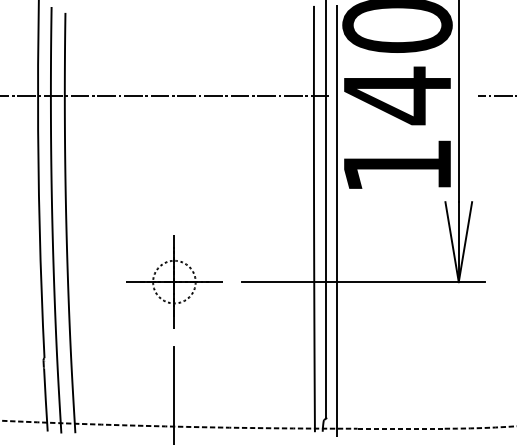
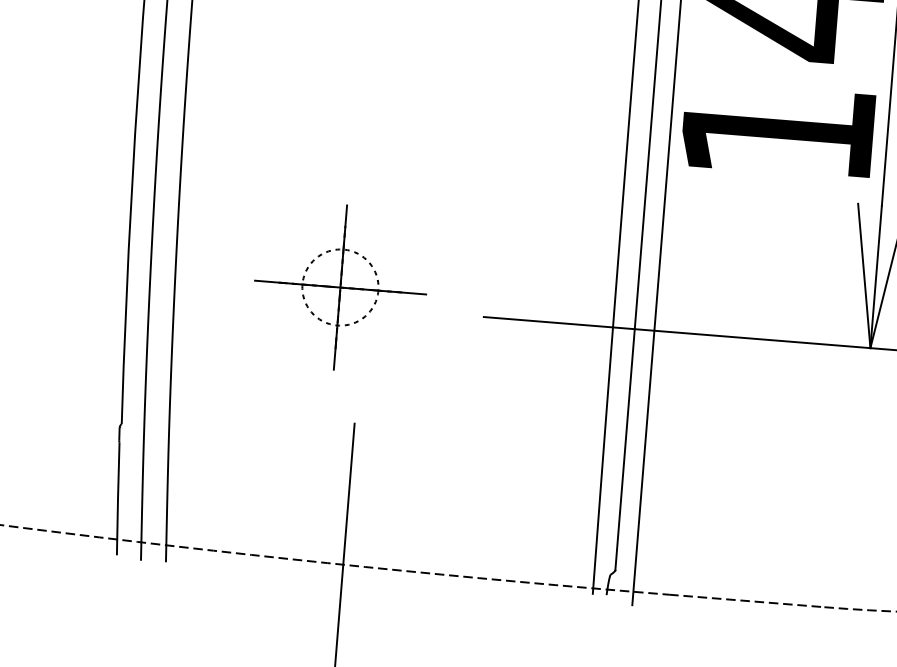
part: (174, 281) -> (340, 286), moved

